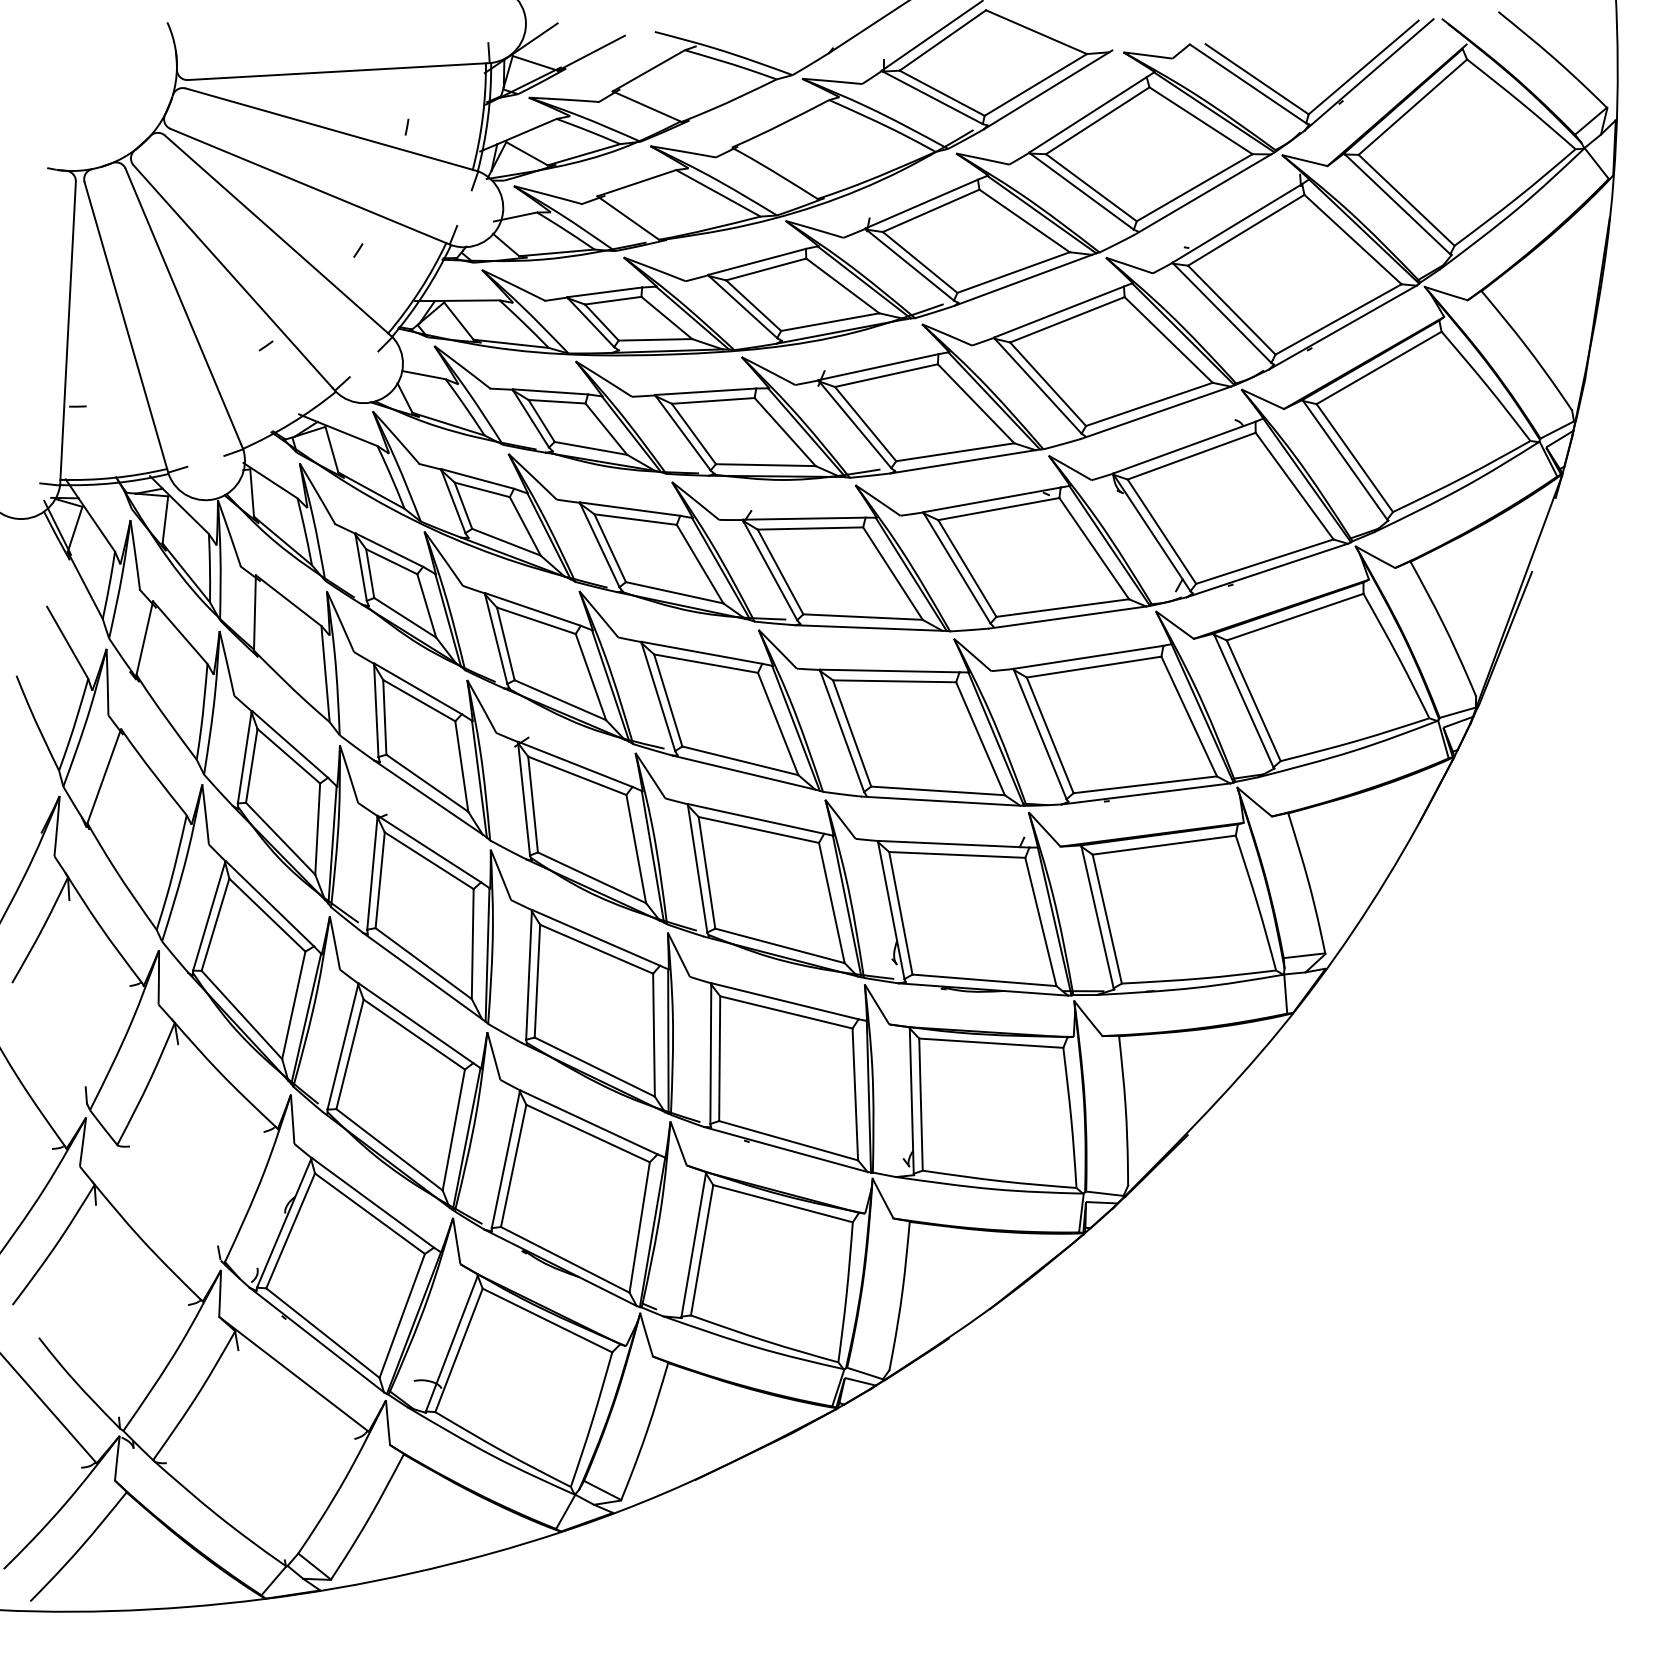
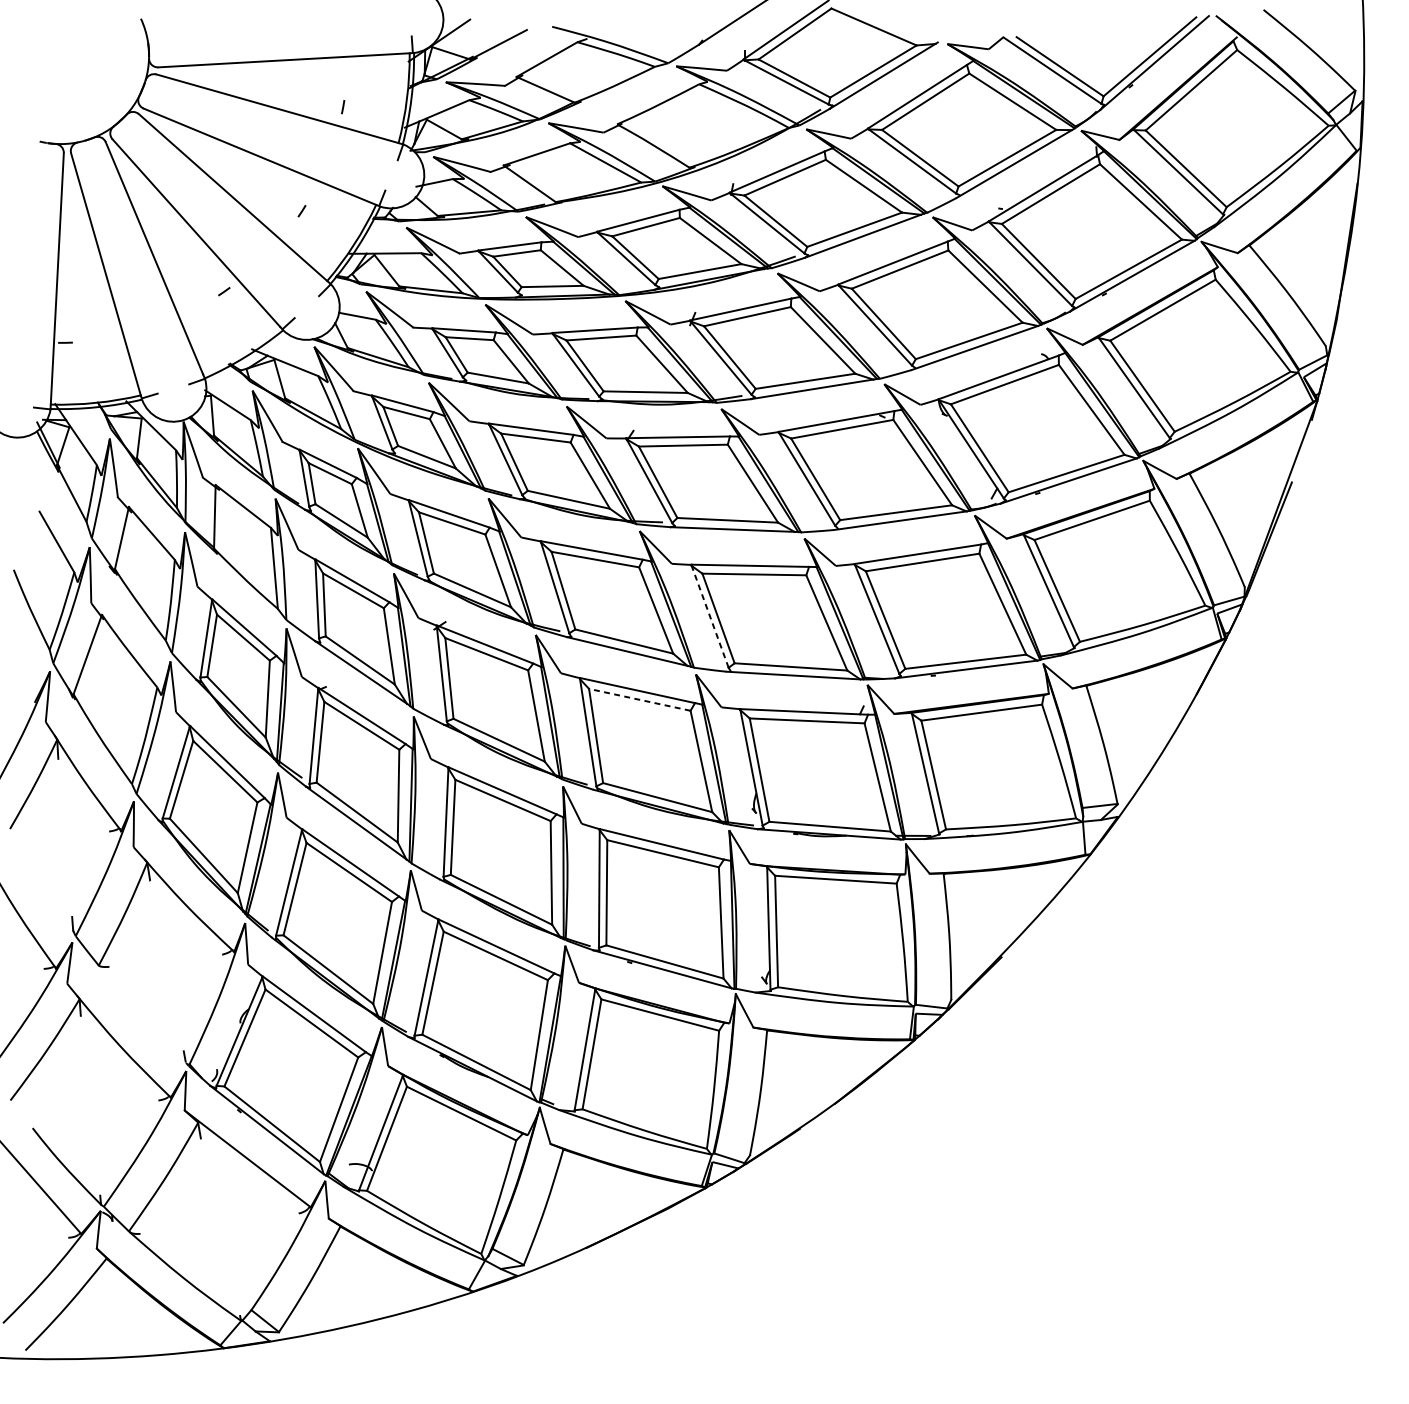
line: (842, 731) -> (710, 616), solid -> dashed
line: (758, 829) -> (639, 699), solid -> dashed

